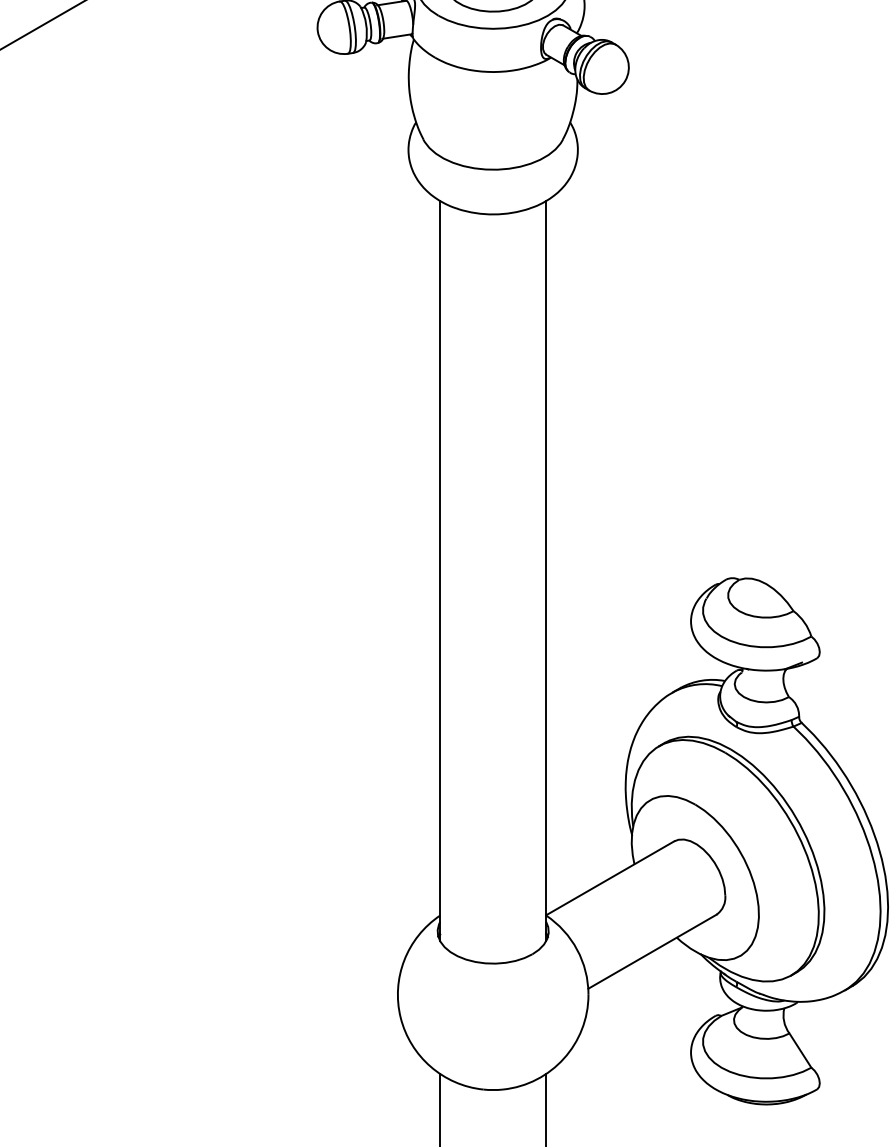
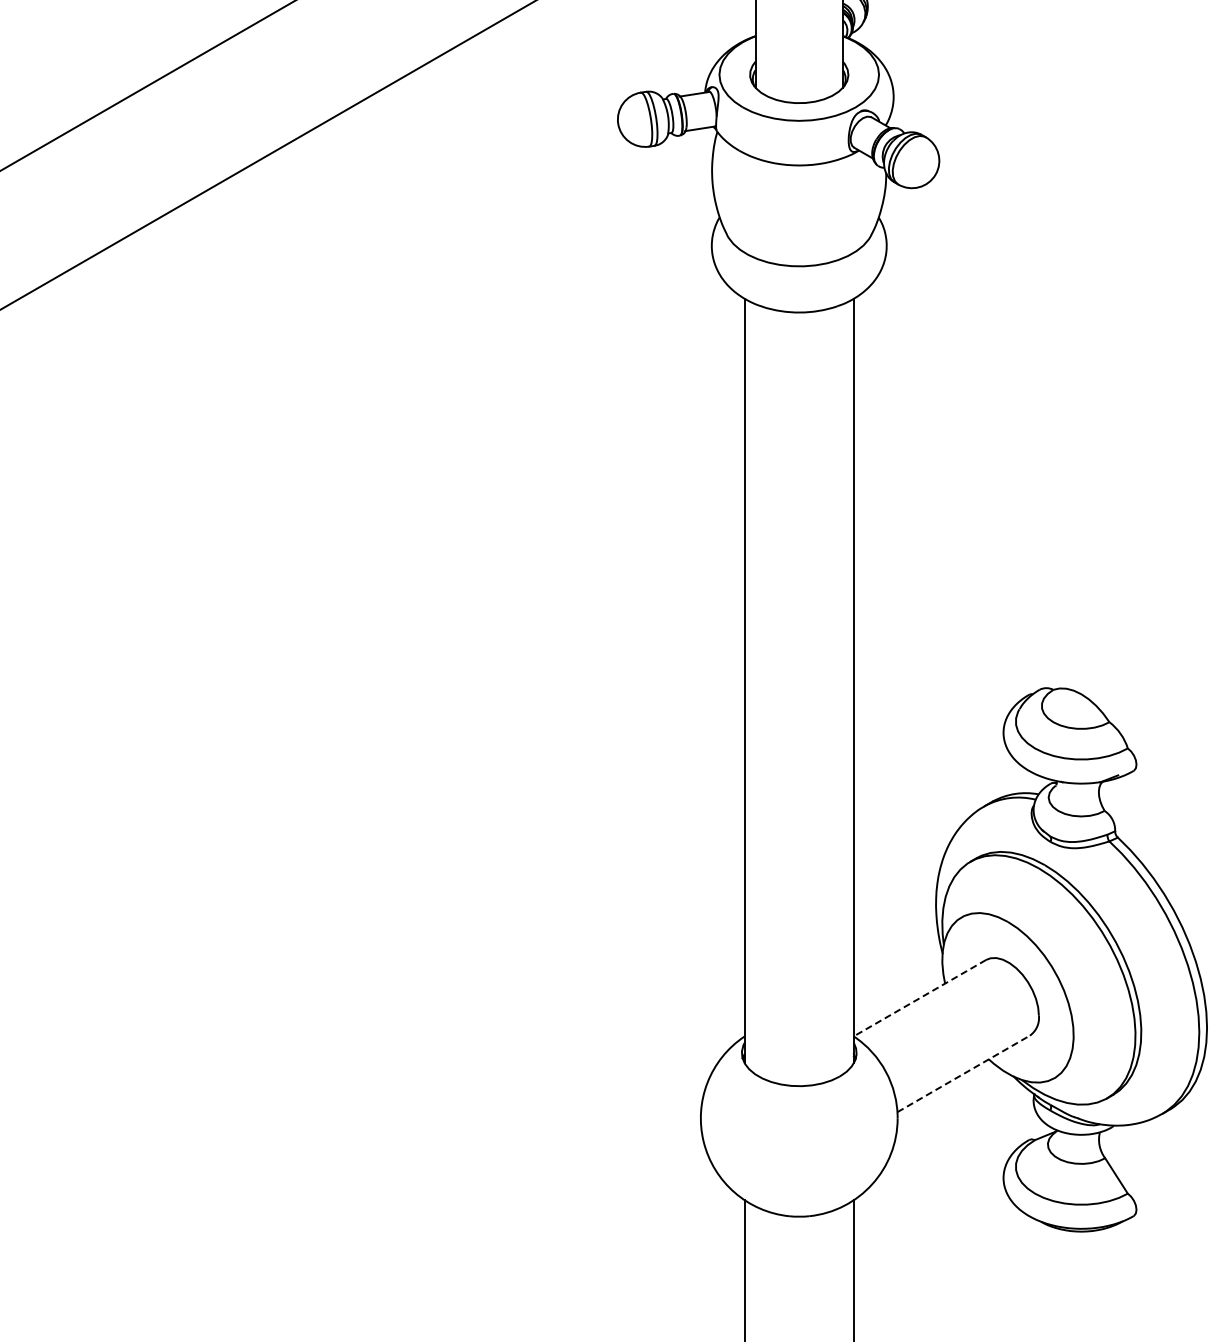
line: (609, 878) -> (919, 998), solid -> dashed
line: (653, 951) -> (964, 1073), solid -> dashed

